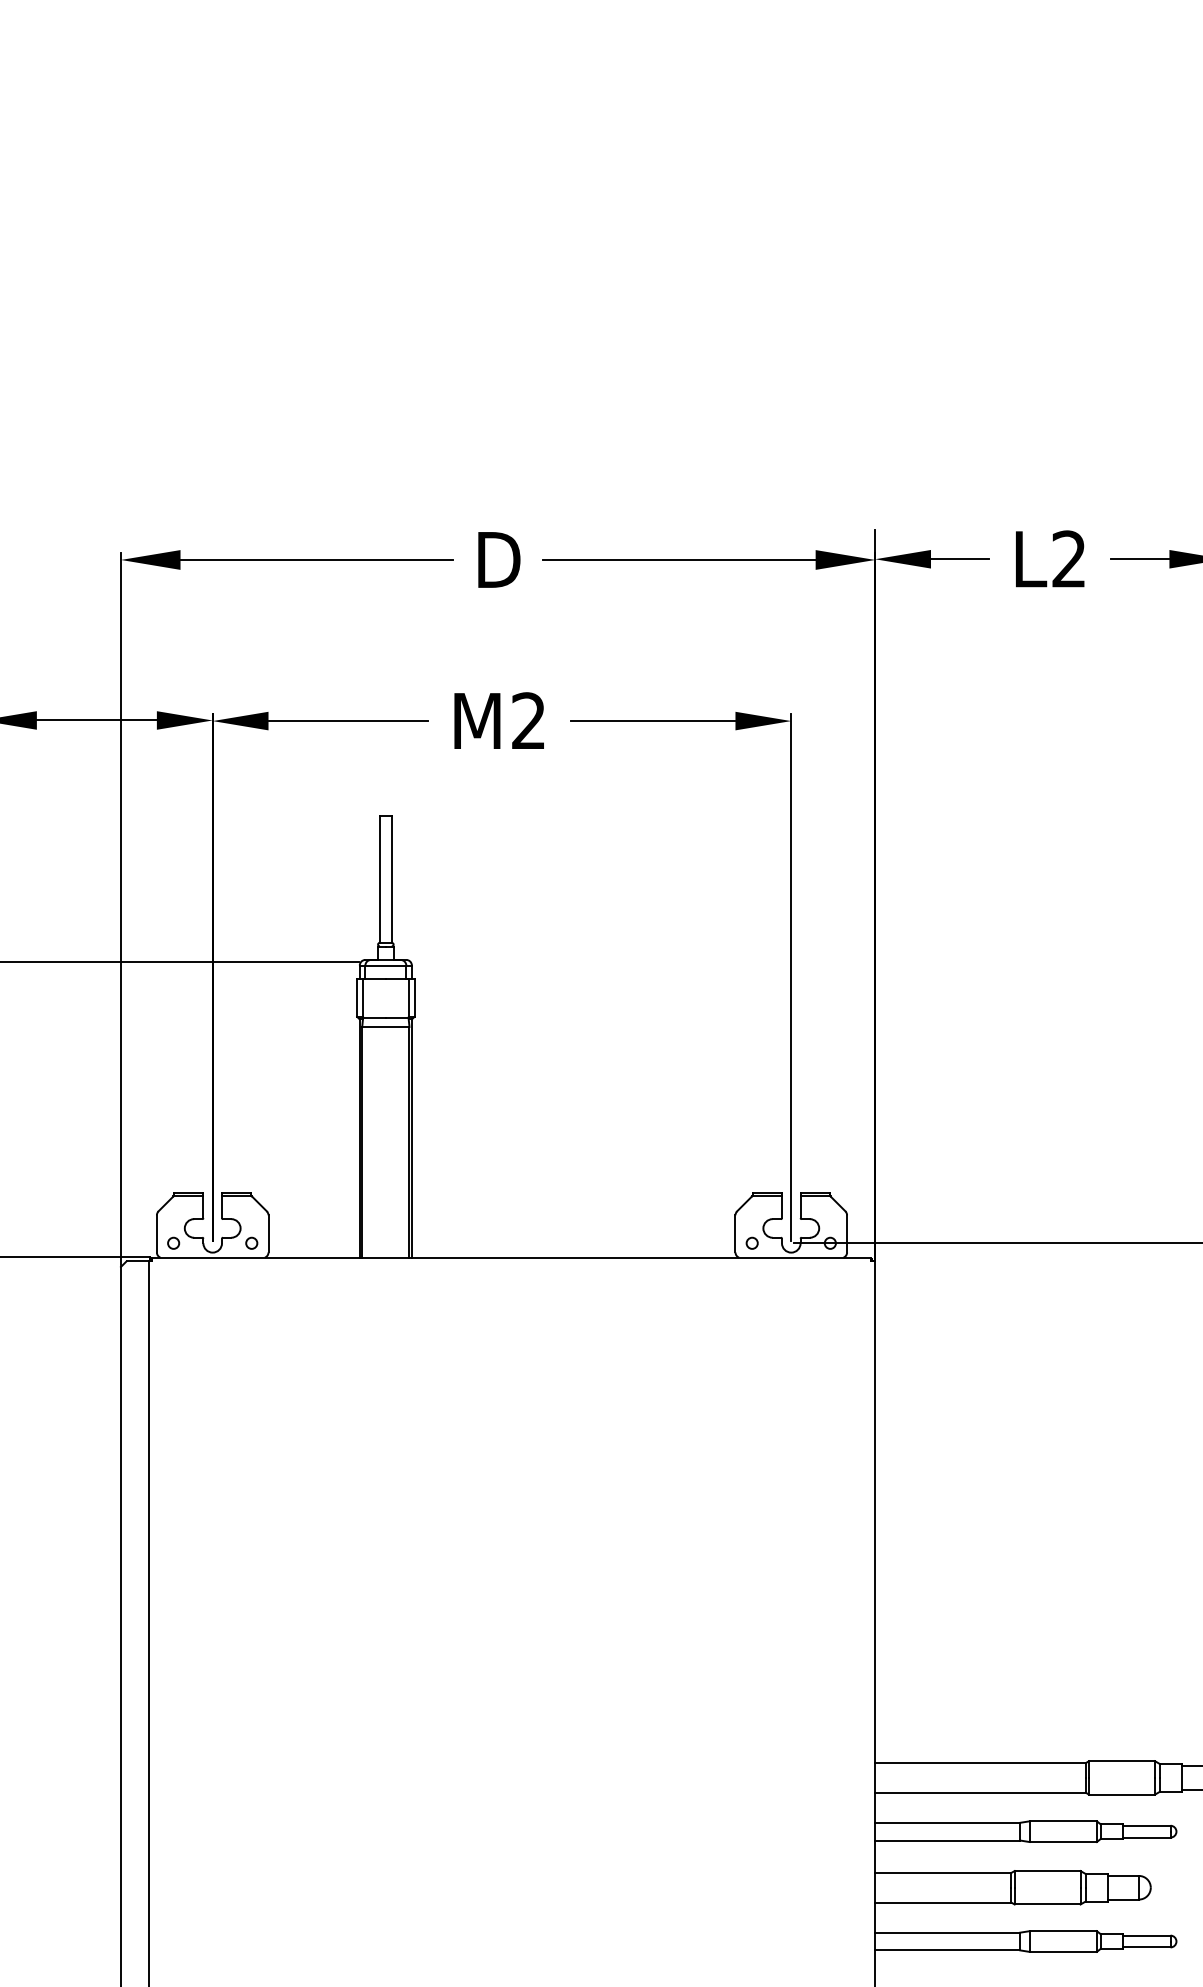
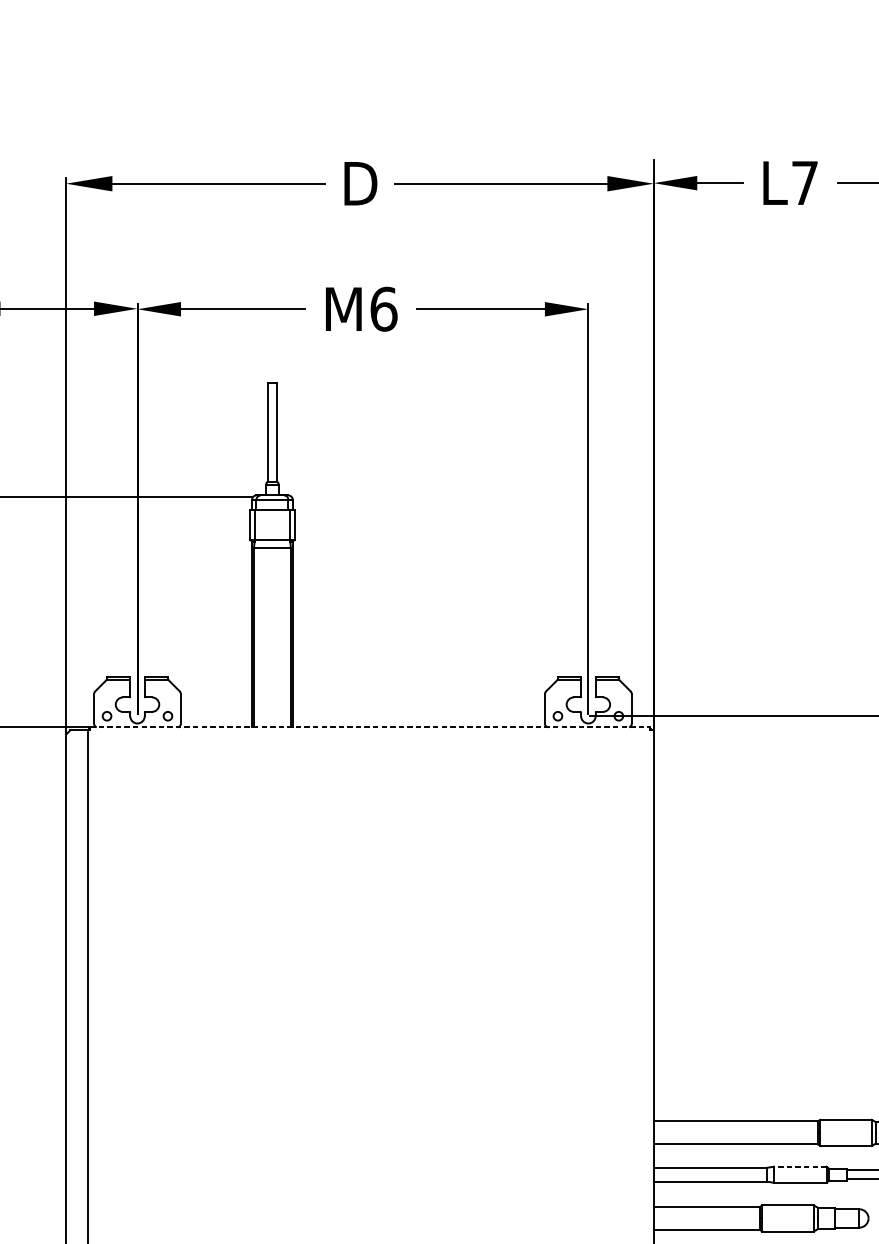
text: (1068, 558) -> (804, 182), L2 -> L7
text: (529, 720) -> (384, 308), M2 -> M6
line: (511, 1257) -> (370, 727), solid -> dashed
line: (1063, 1821) -> (800, 1166), solid -> dashed

